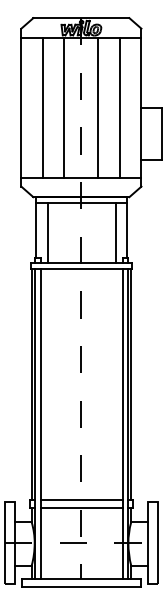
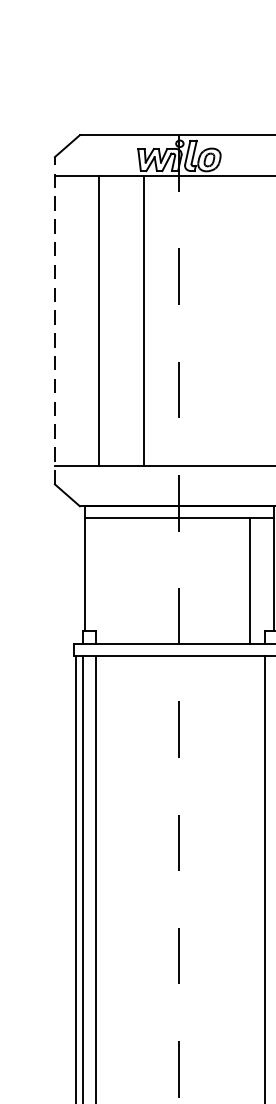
line: (21, 107) -> (55, 320), solid -> dashed
line: (98, 107) -> (214, 320), removed
line: (120, 107) -> (260, 320), removed
line: (48, 233) -> (111, 581), removed

